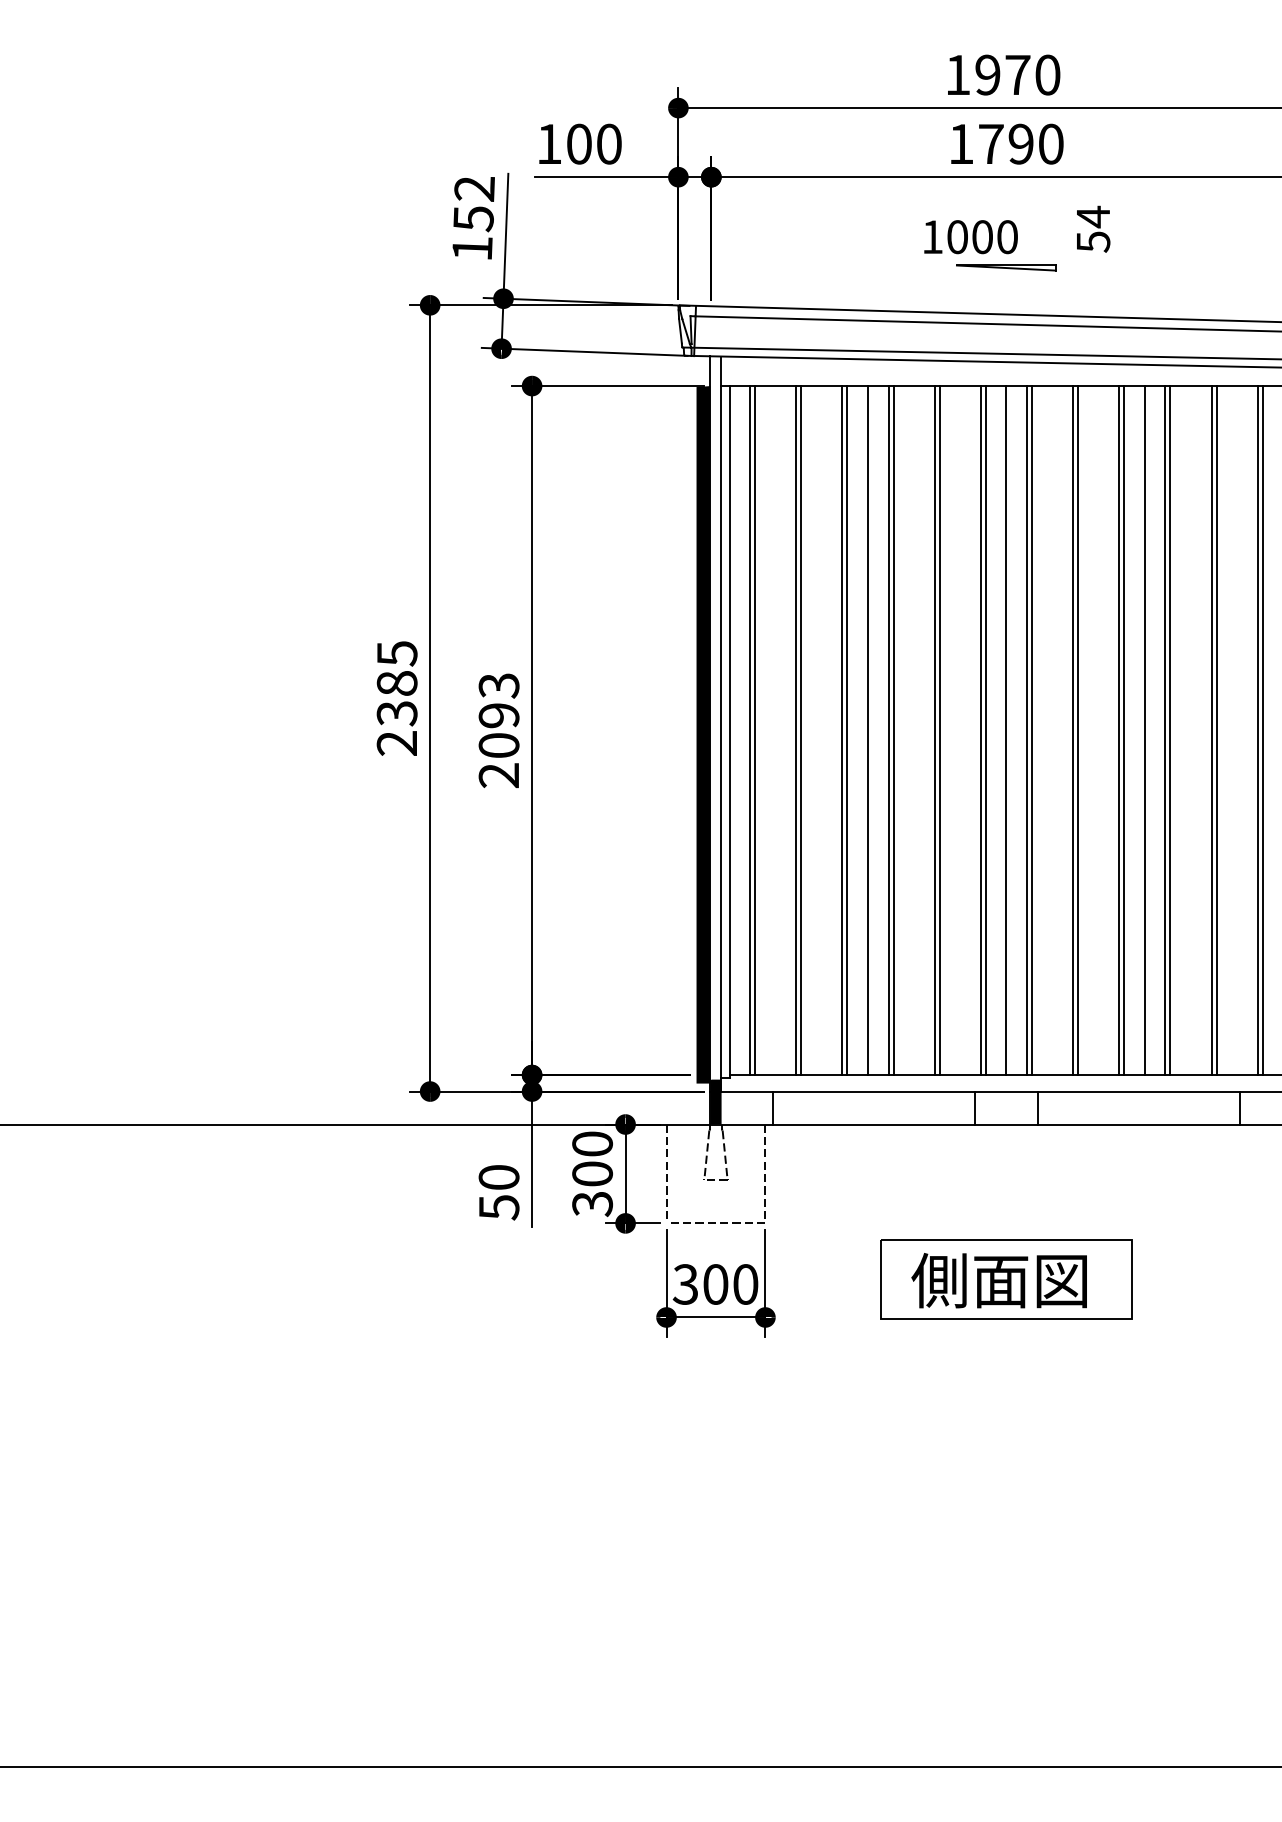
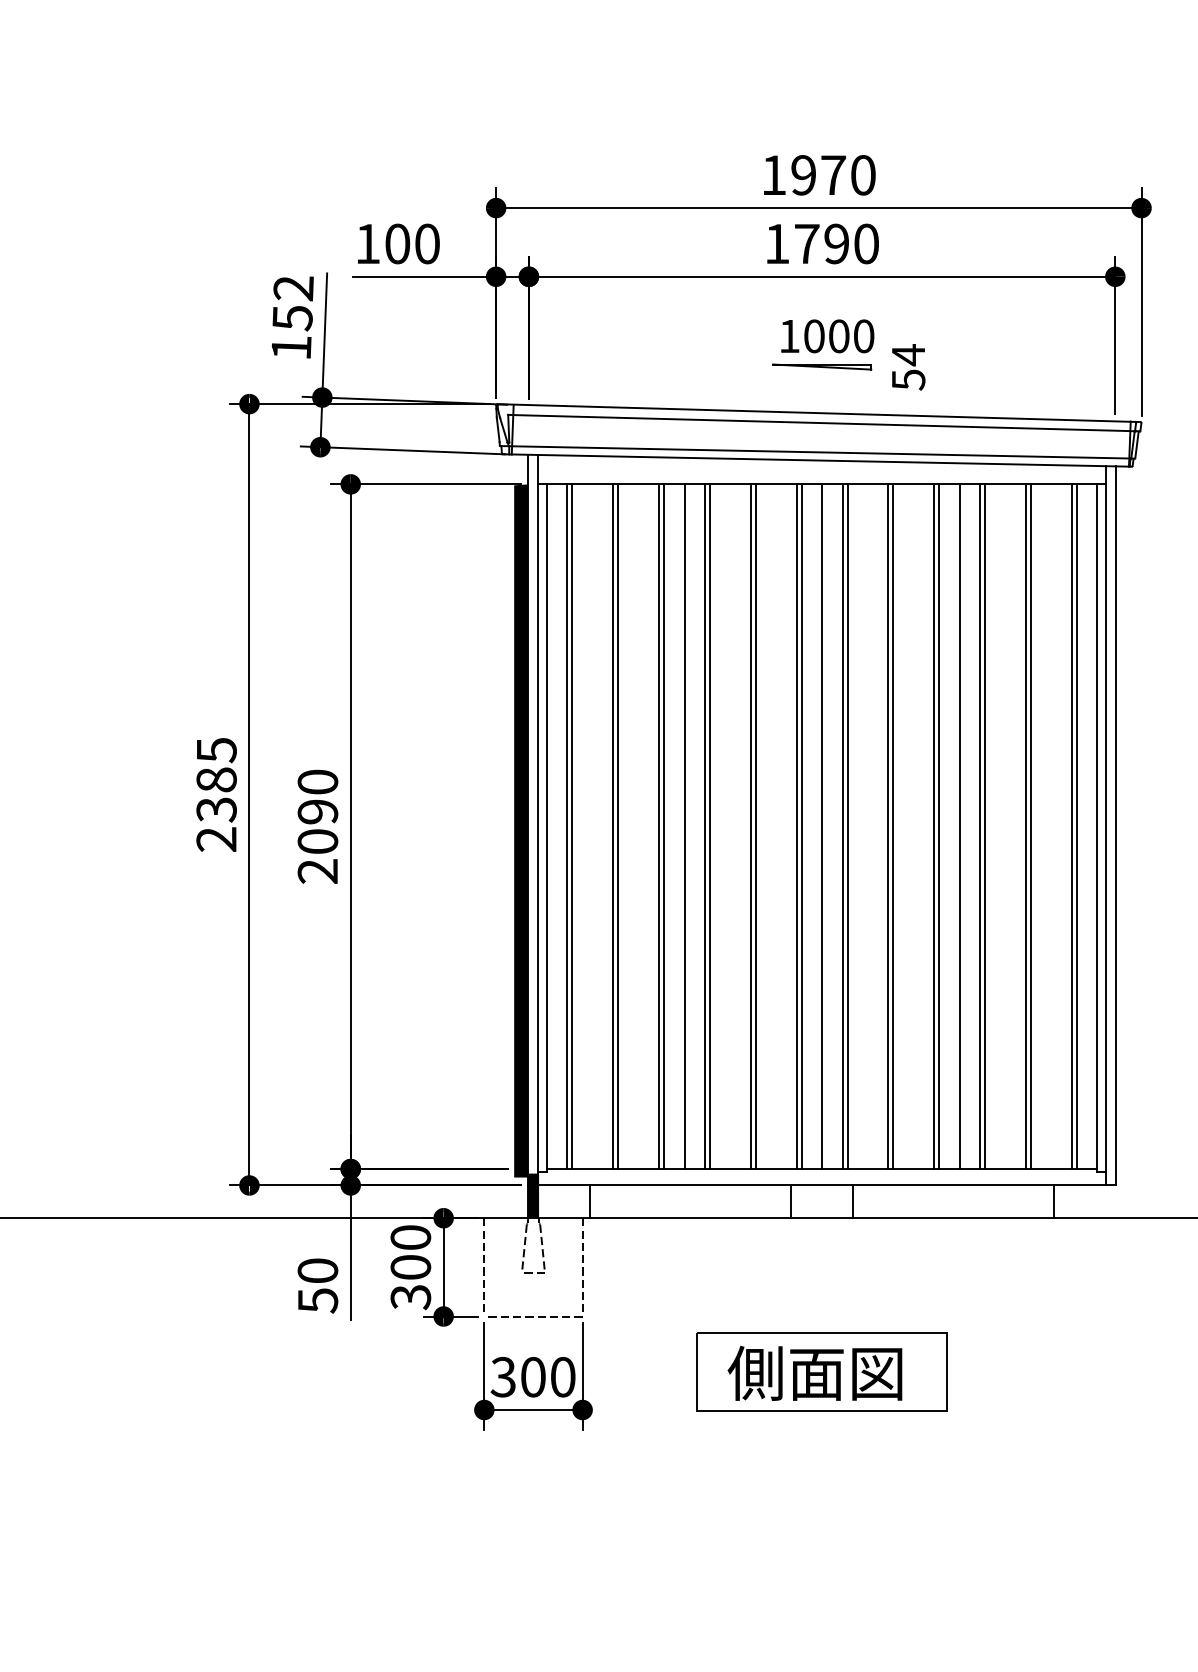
text: (1093, 228) -> (908, 366), moved
text: (970, 237) -> (827, 336), moved
text: (498, 685) -> (317, 781), 2093 -> 2090

